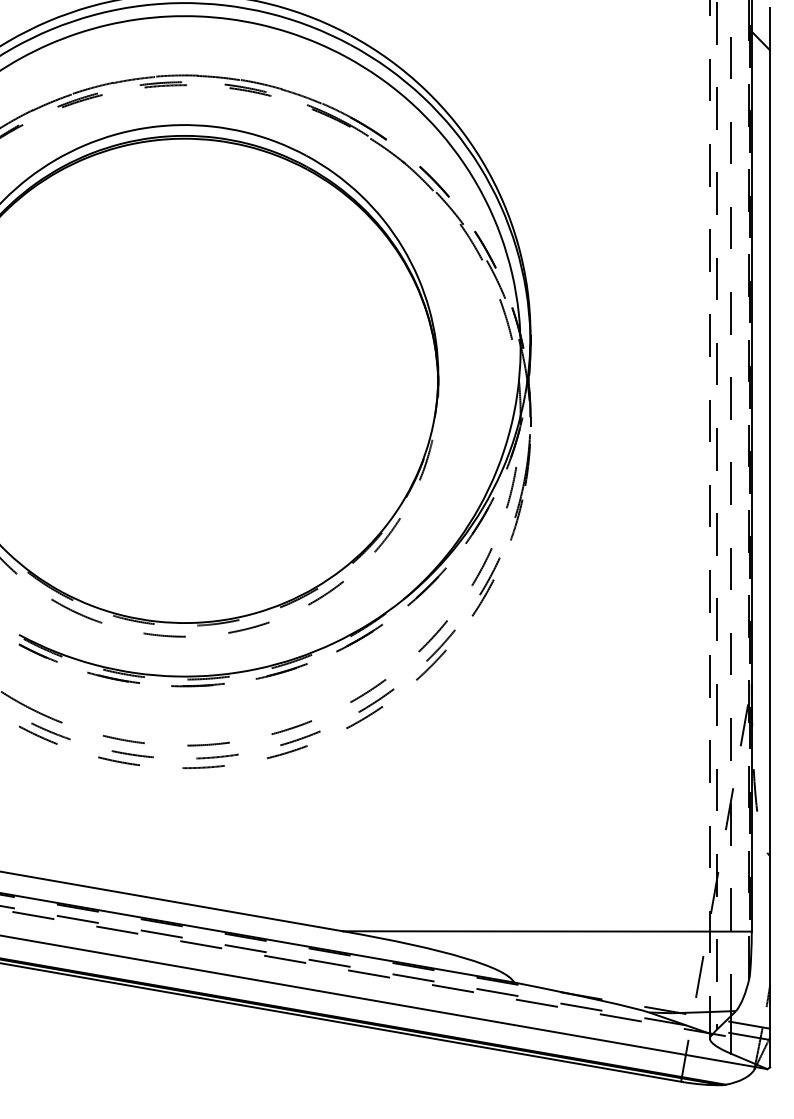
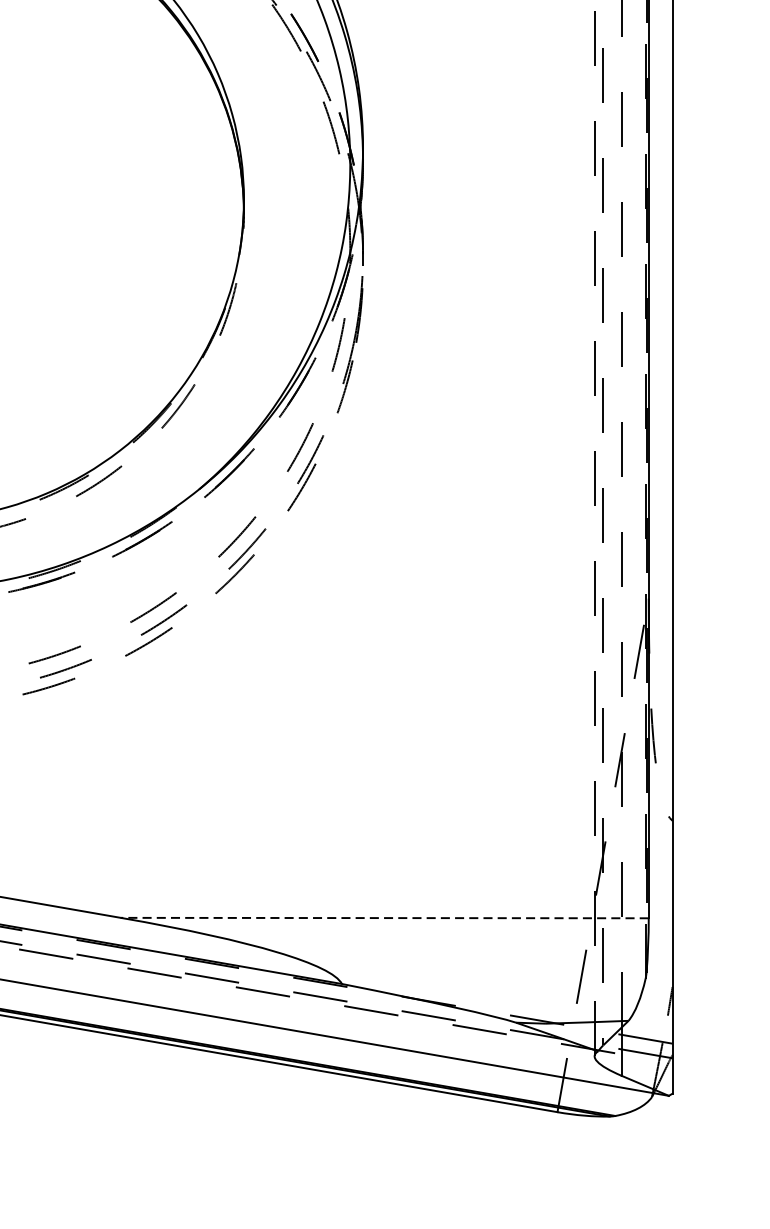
line: (546, 931) -> (383, 918), solid -> dashed

